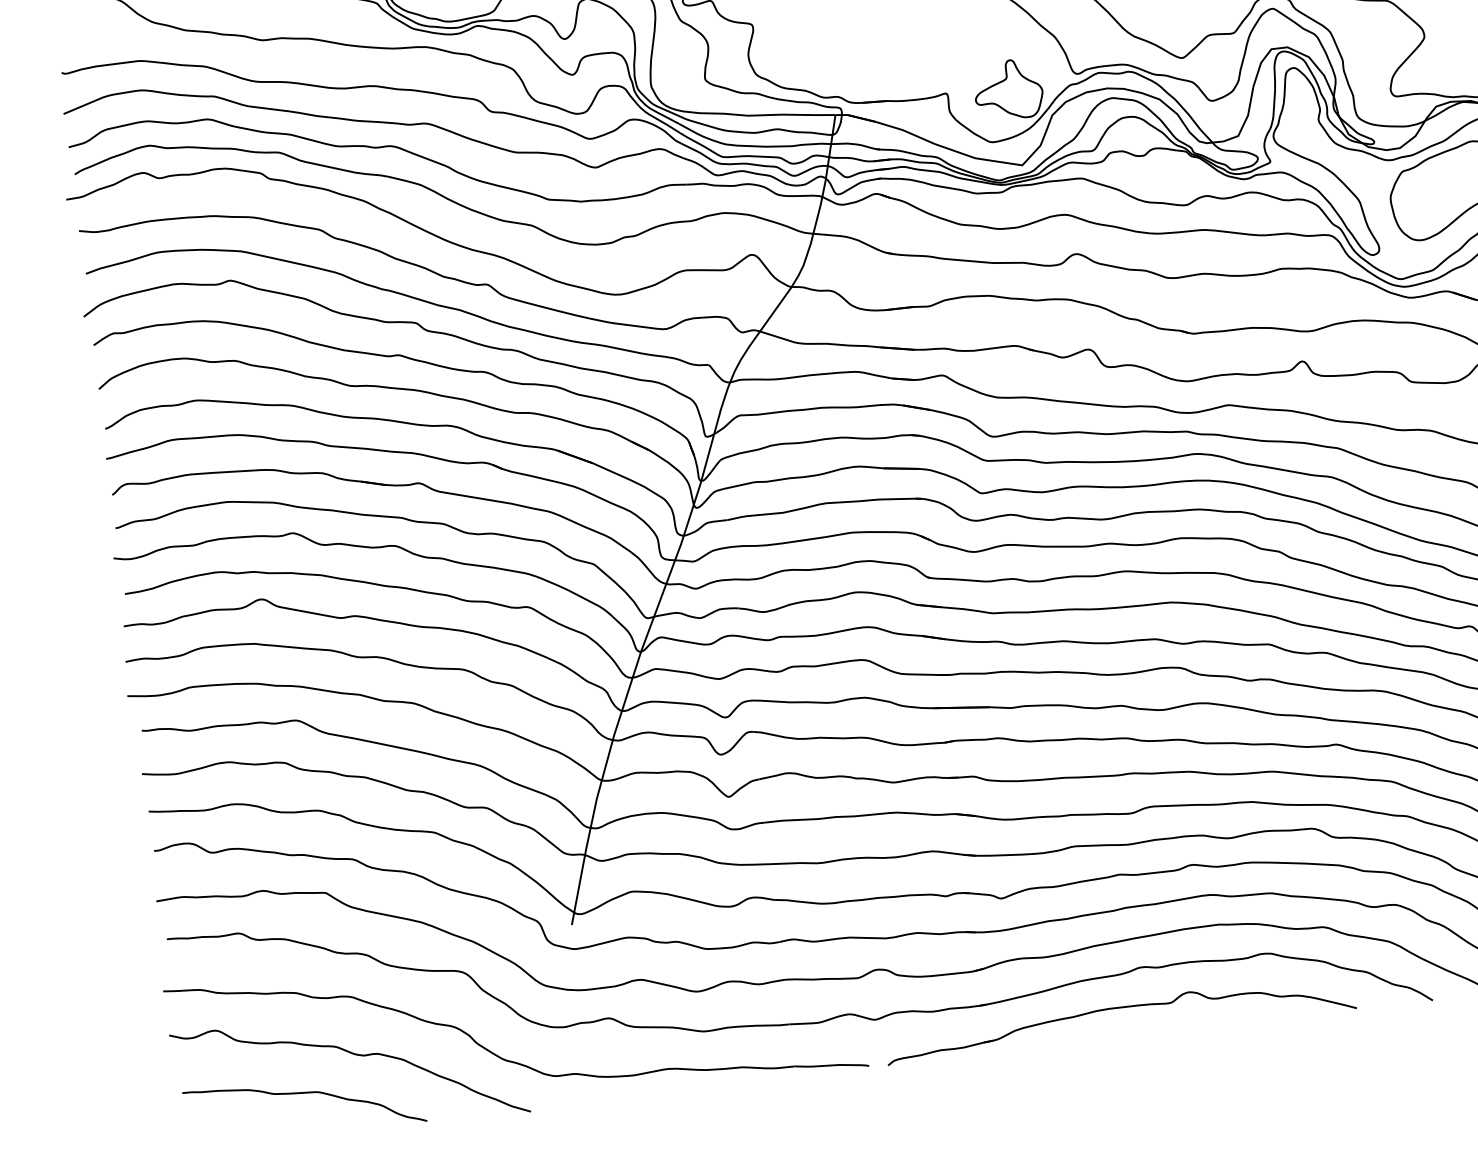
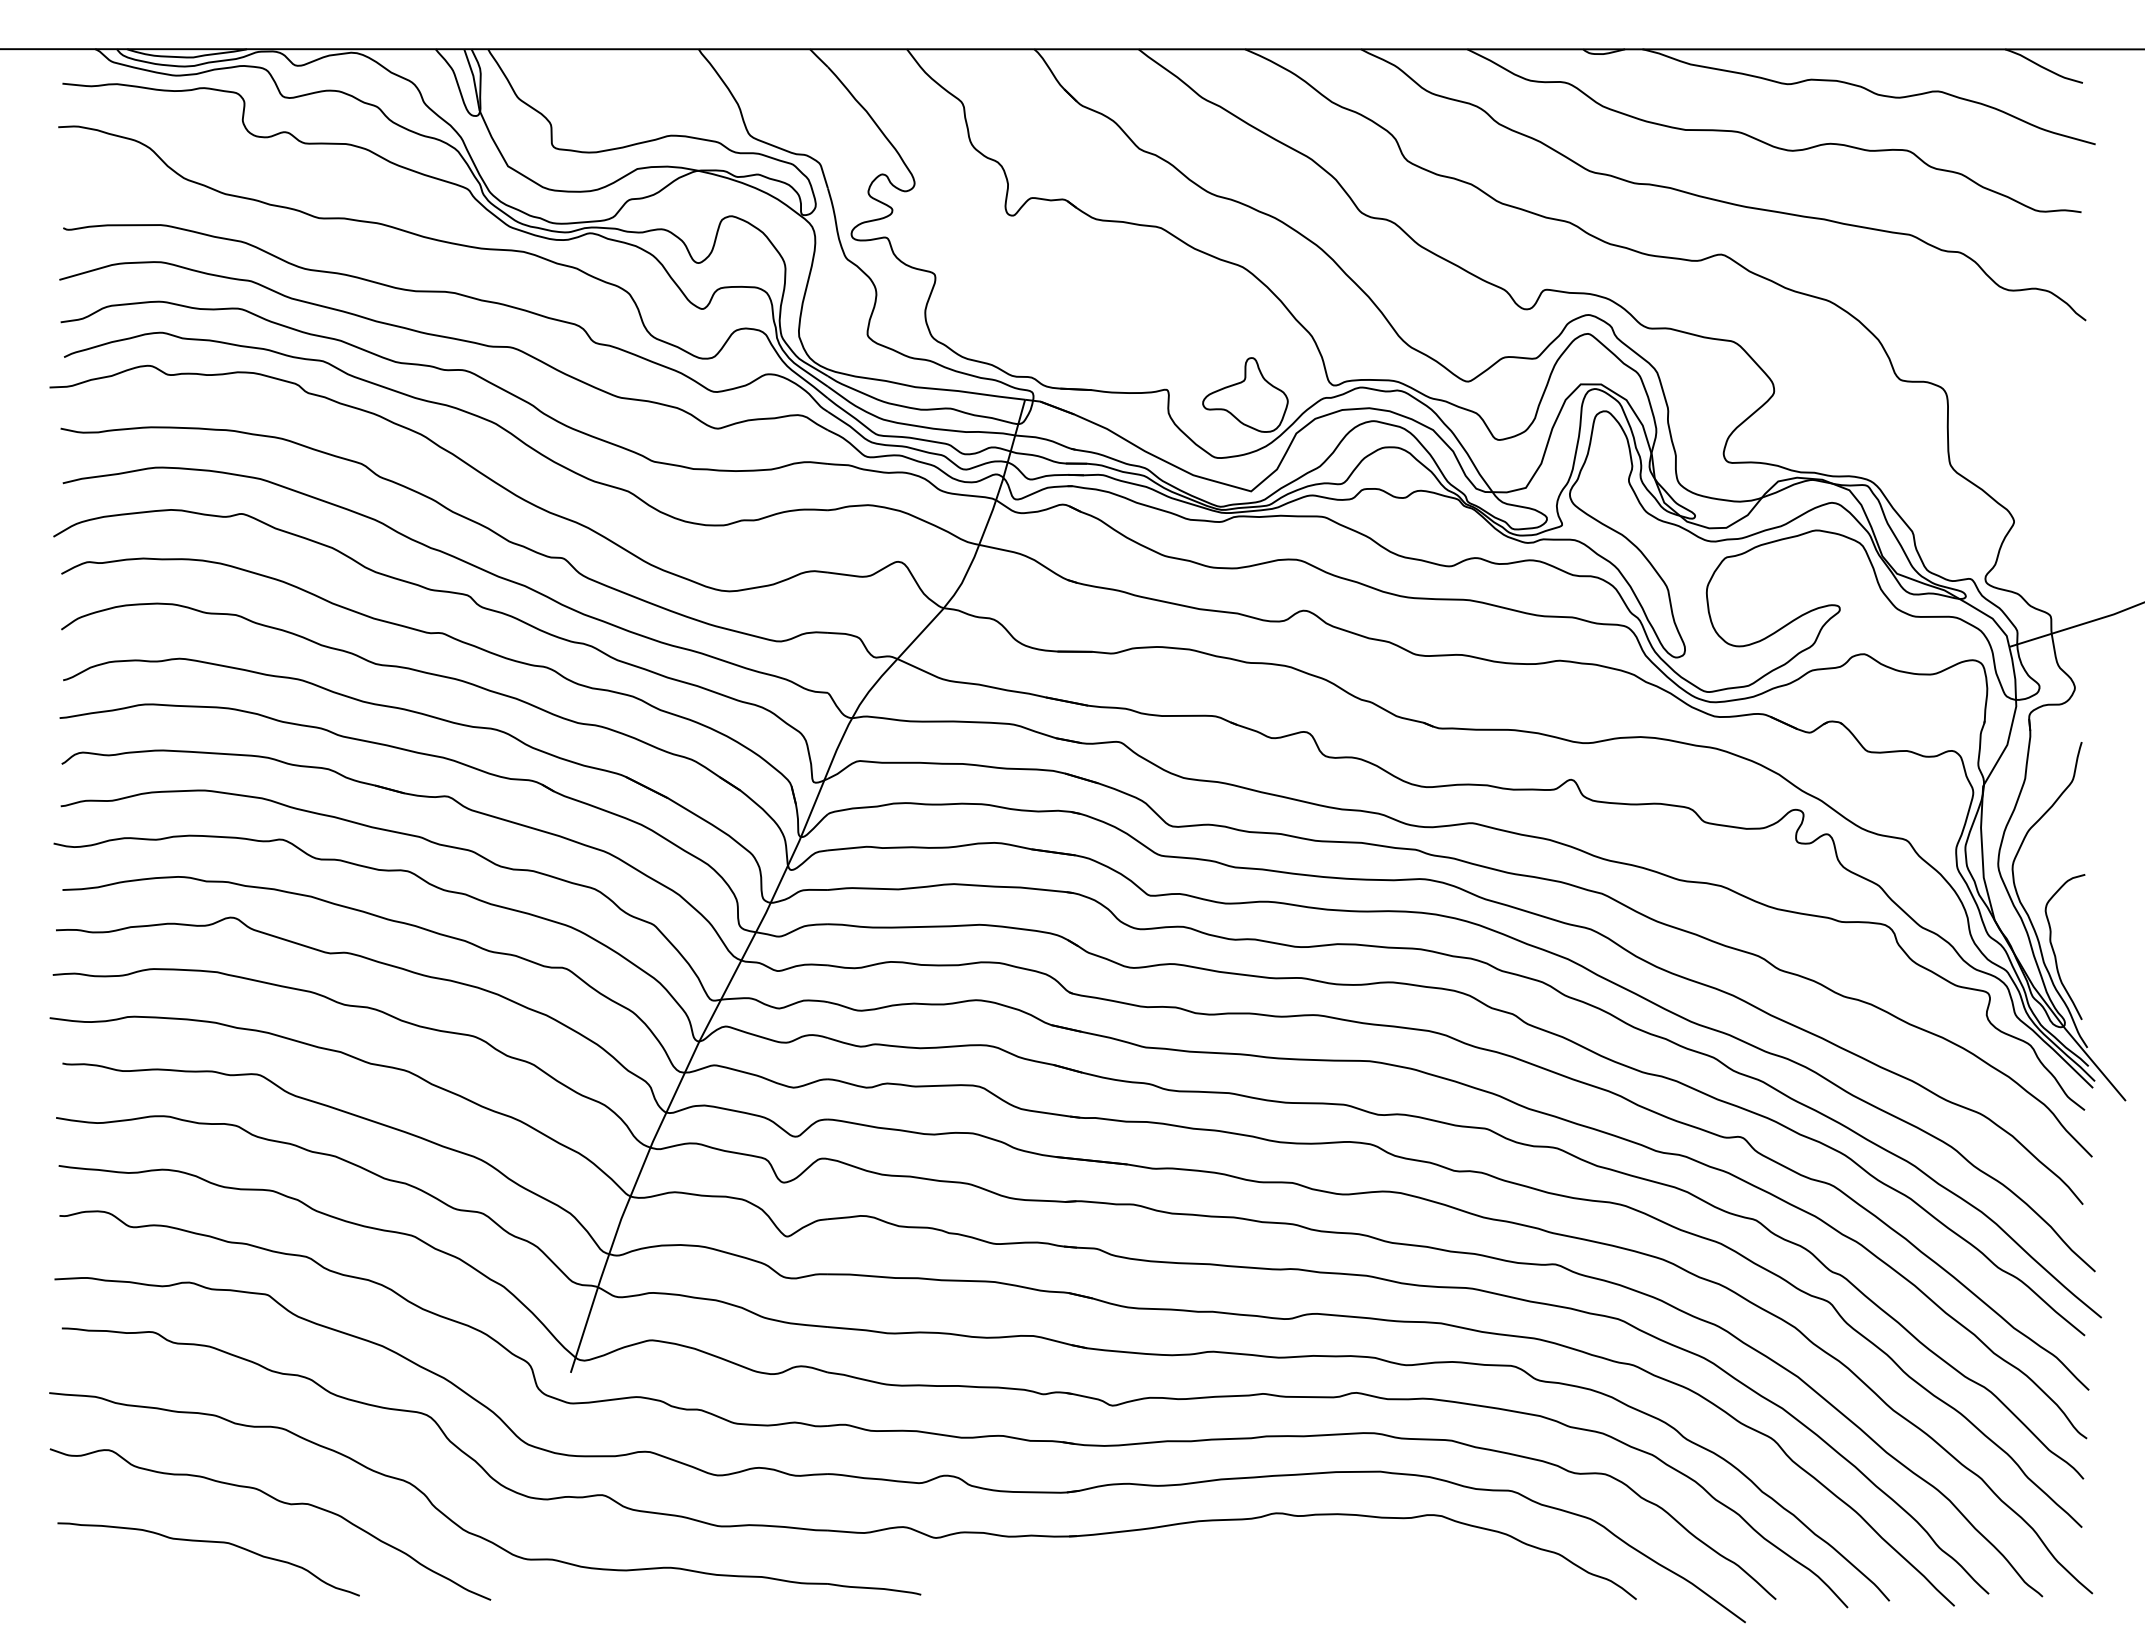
part: (1118, 1008) -> (1242, 1561), removed

